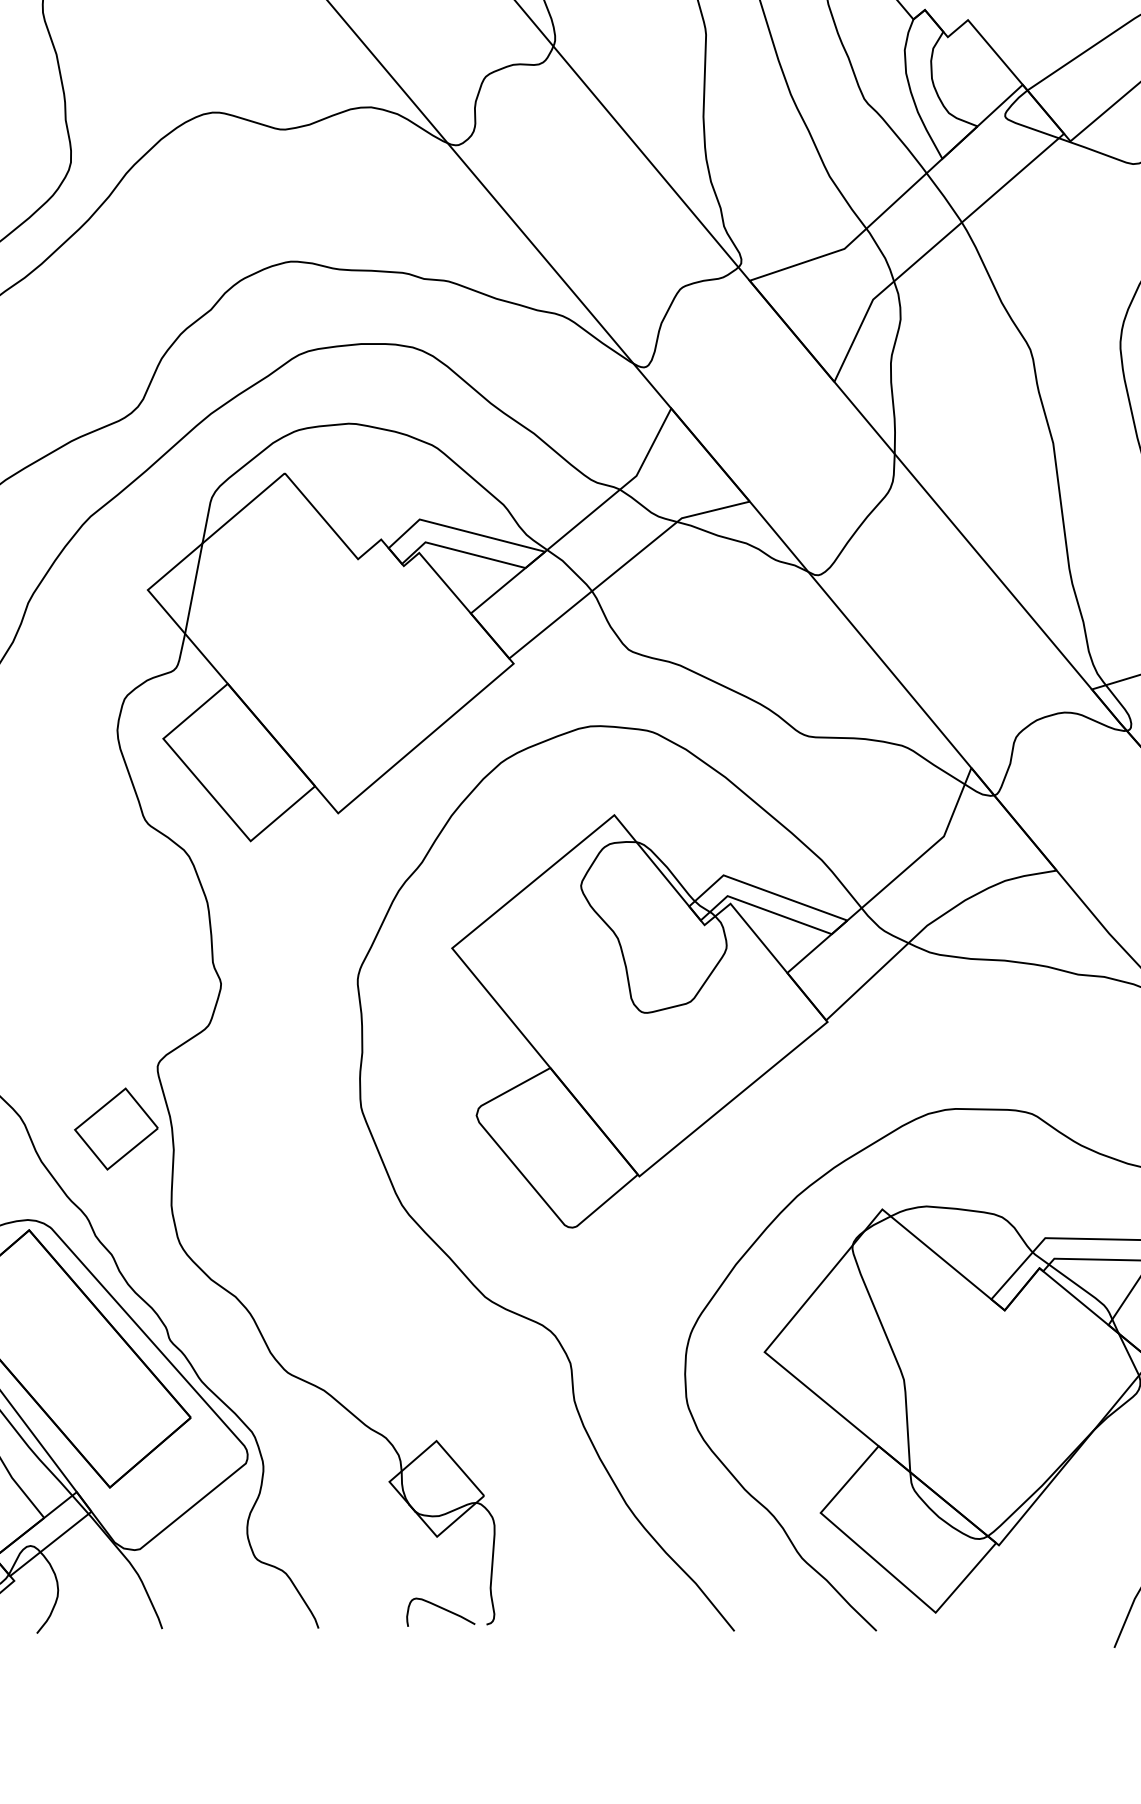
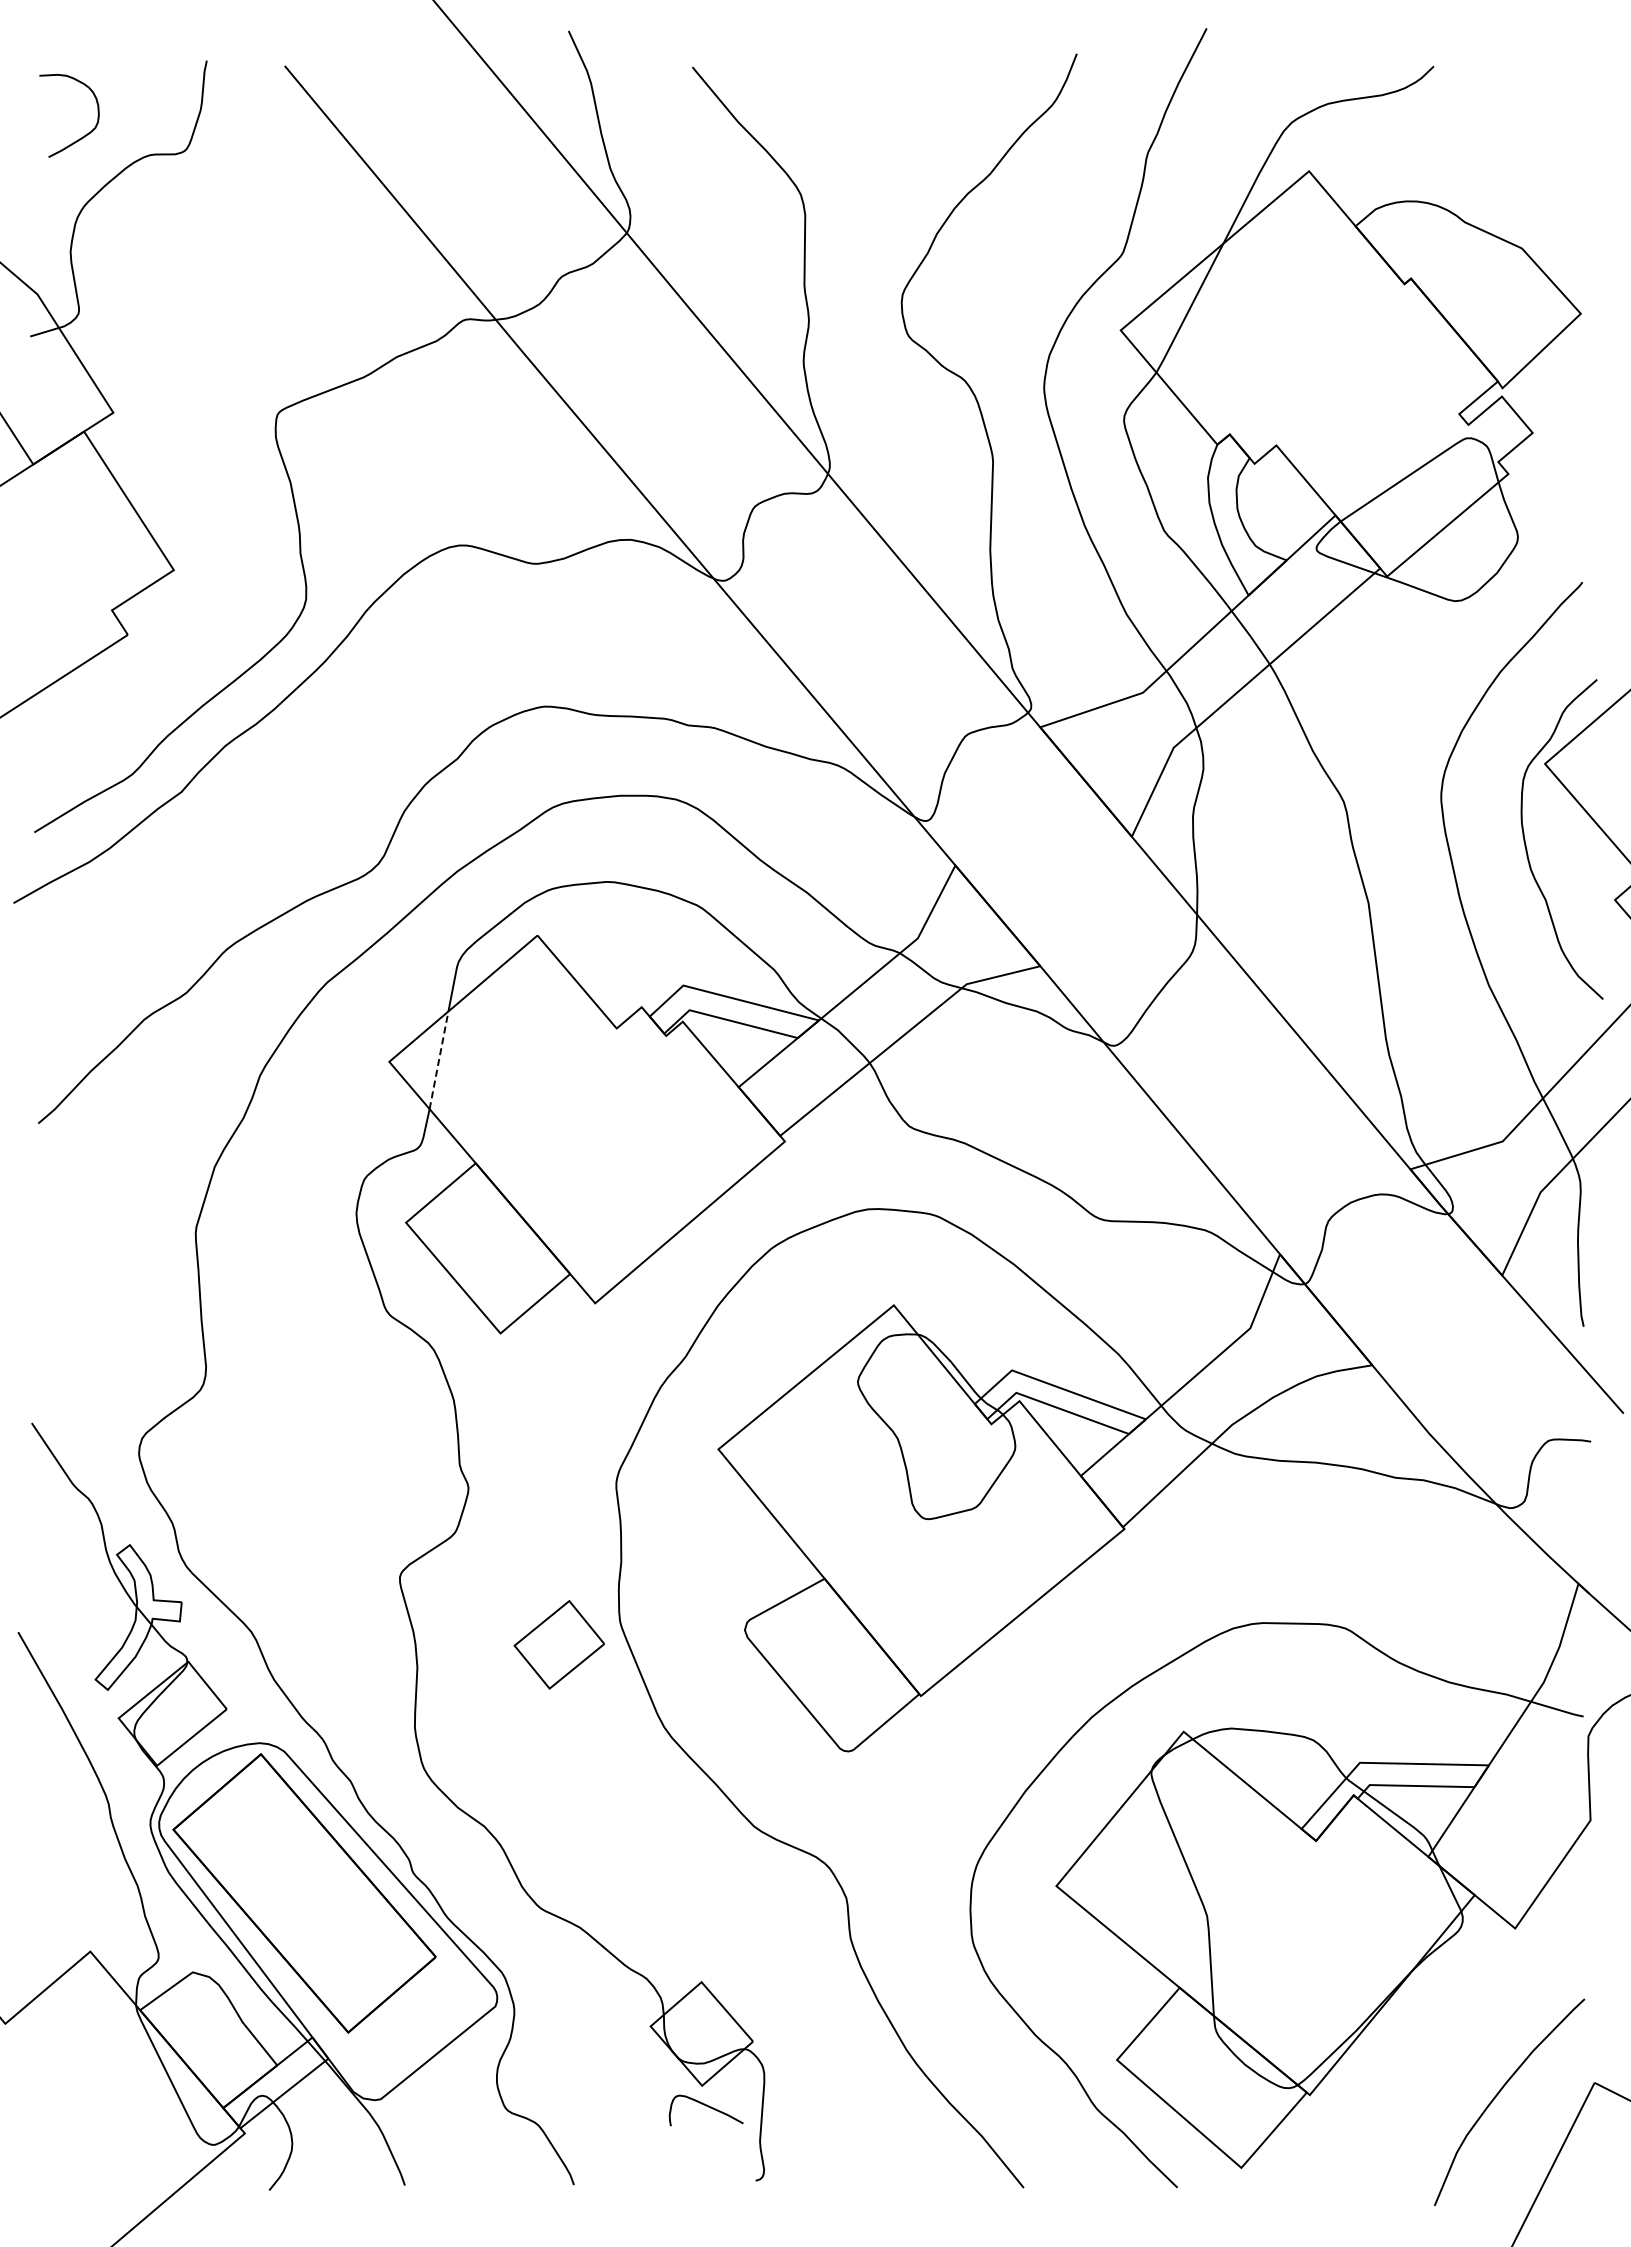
line: (194, 588) -> (439, 1060), solid -> dashed
part: (115, 1128) -> (558, 1644), moved
curve: (441, 1608) -> (706, 2106), moved

